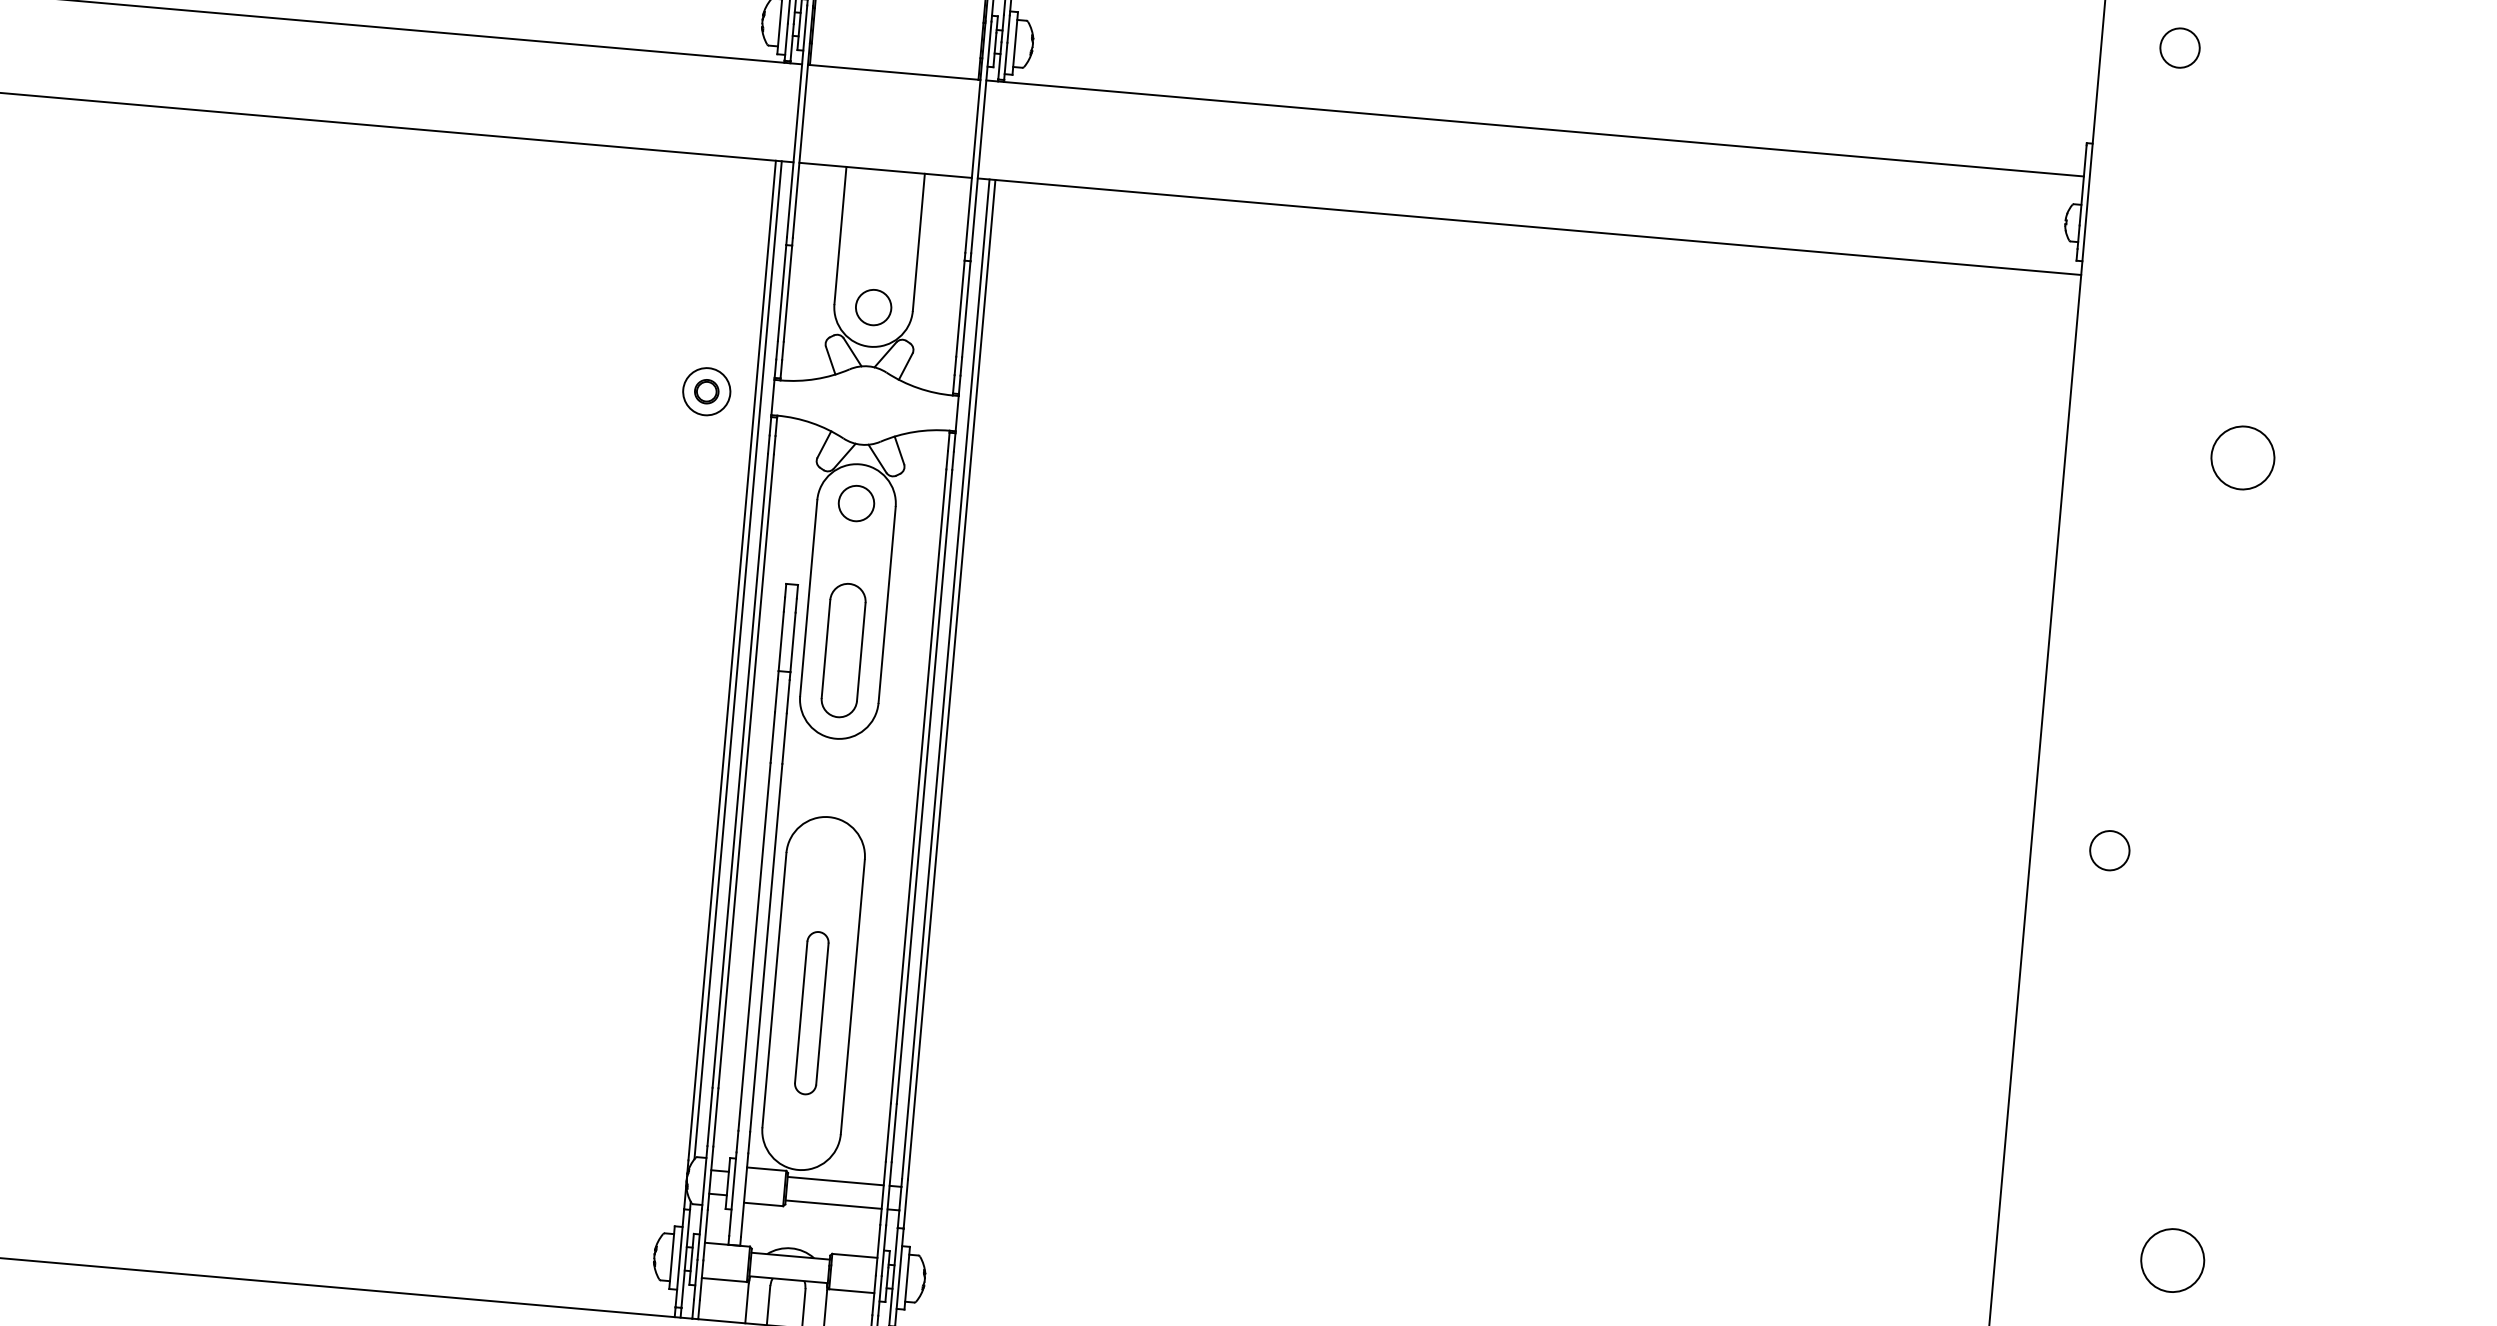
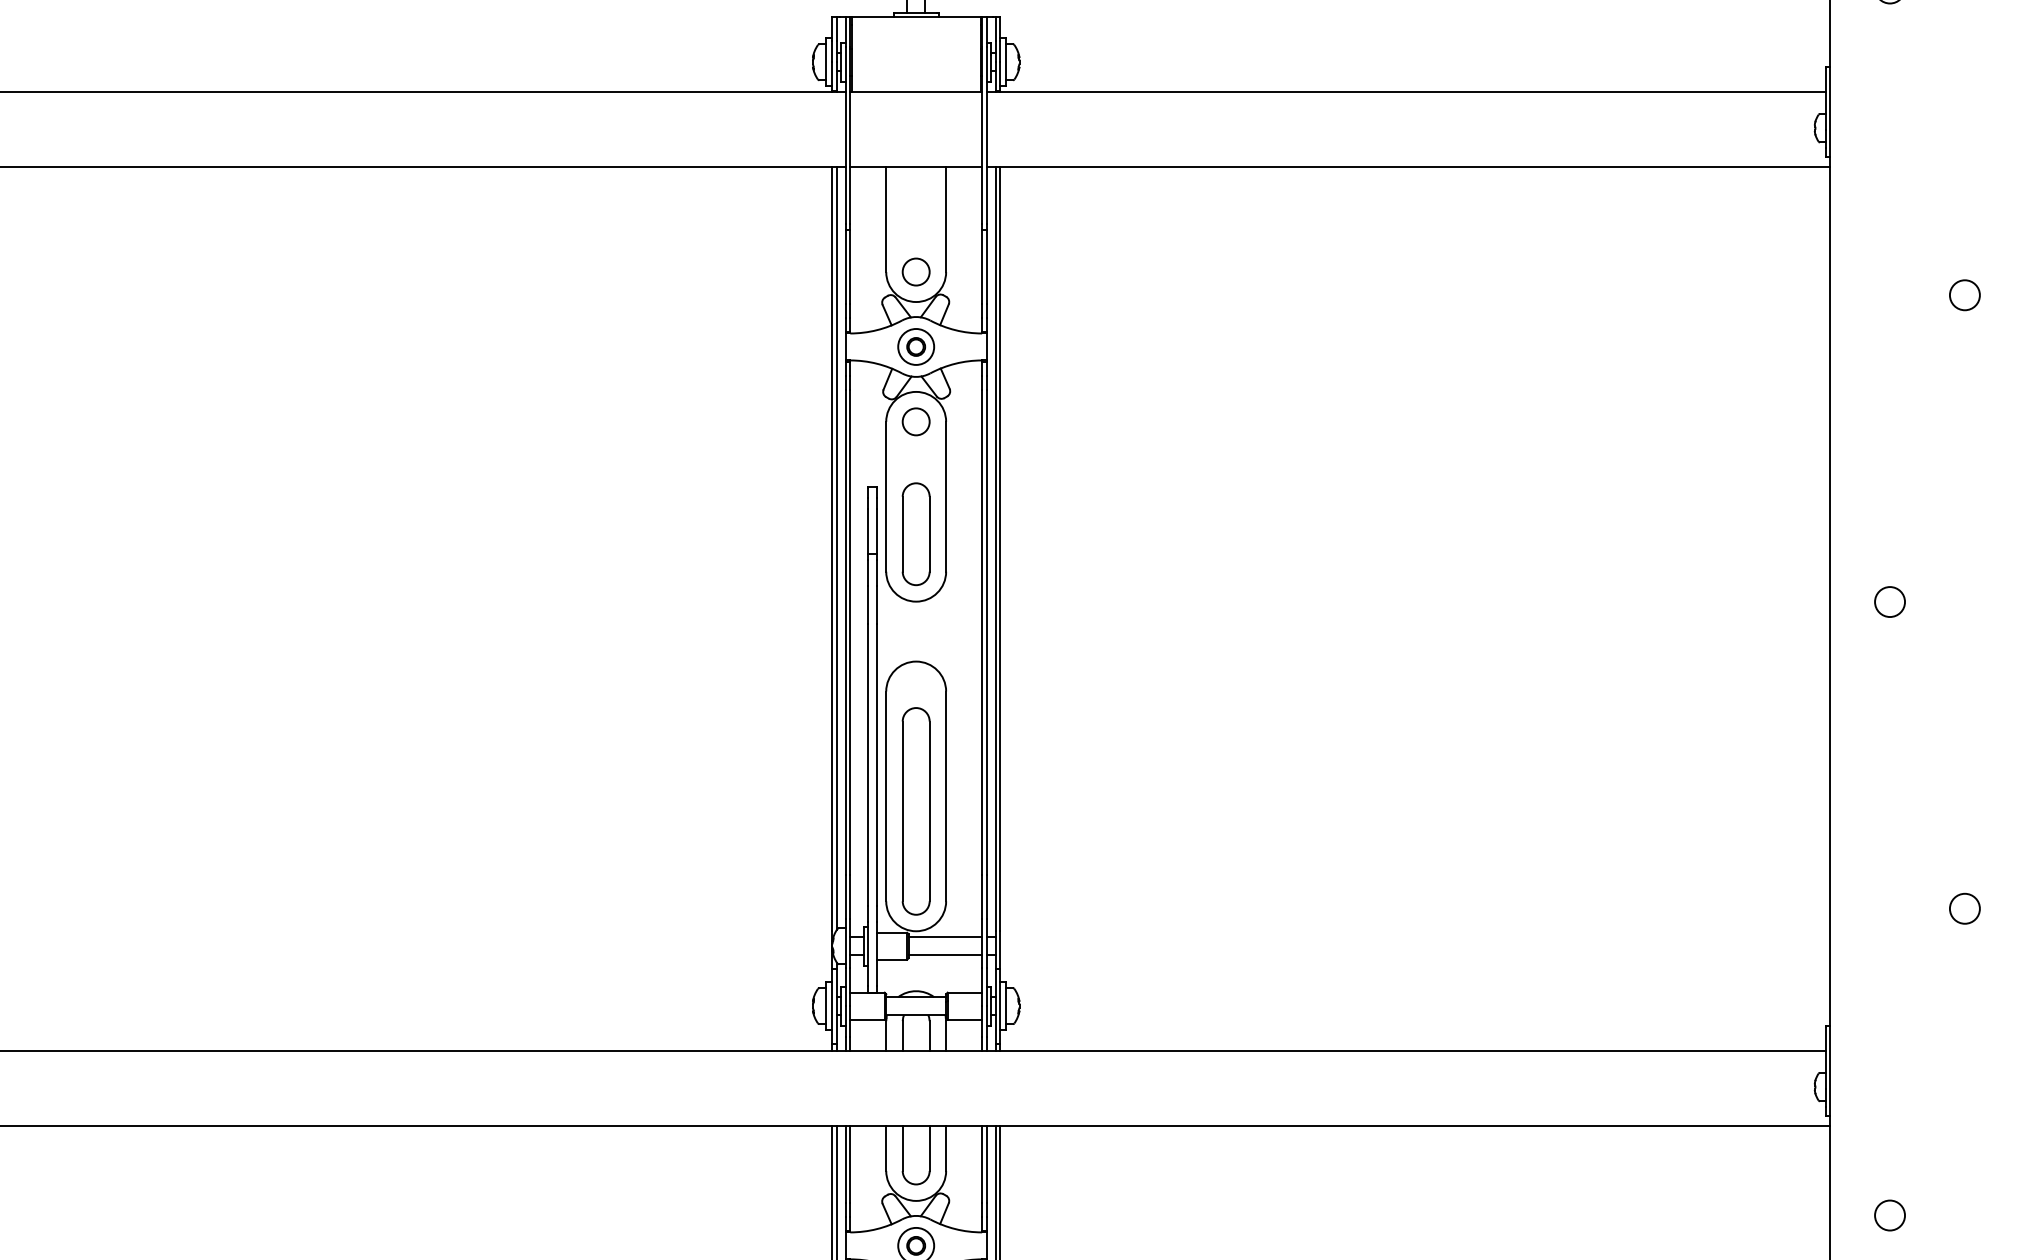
part: (707, 391) -> (916, 346), moved
circle: (2242, 458) -> (1964, 295), size x0.62
part: (810, 1013) -> (915, 811), size x1.67
circle: (2172, 1260) -> (1964, 908), size x0.62

